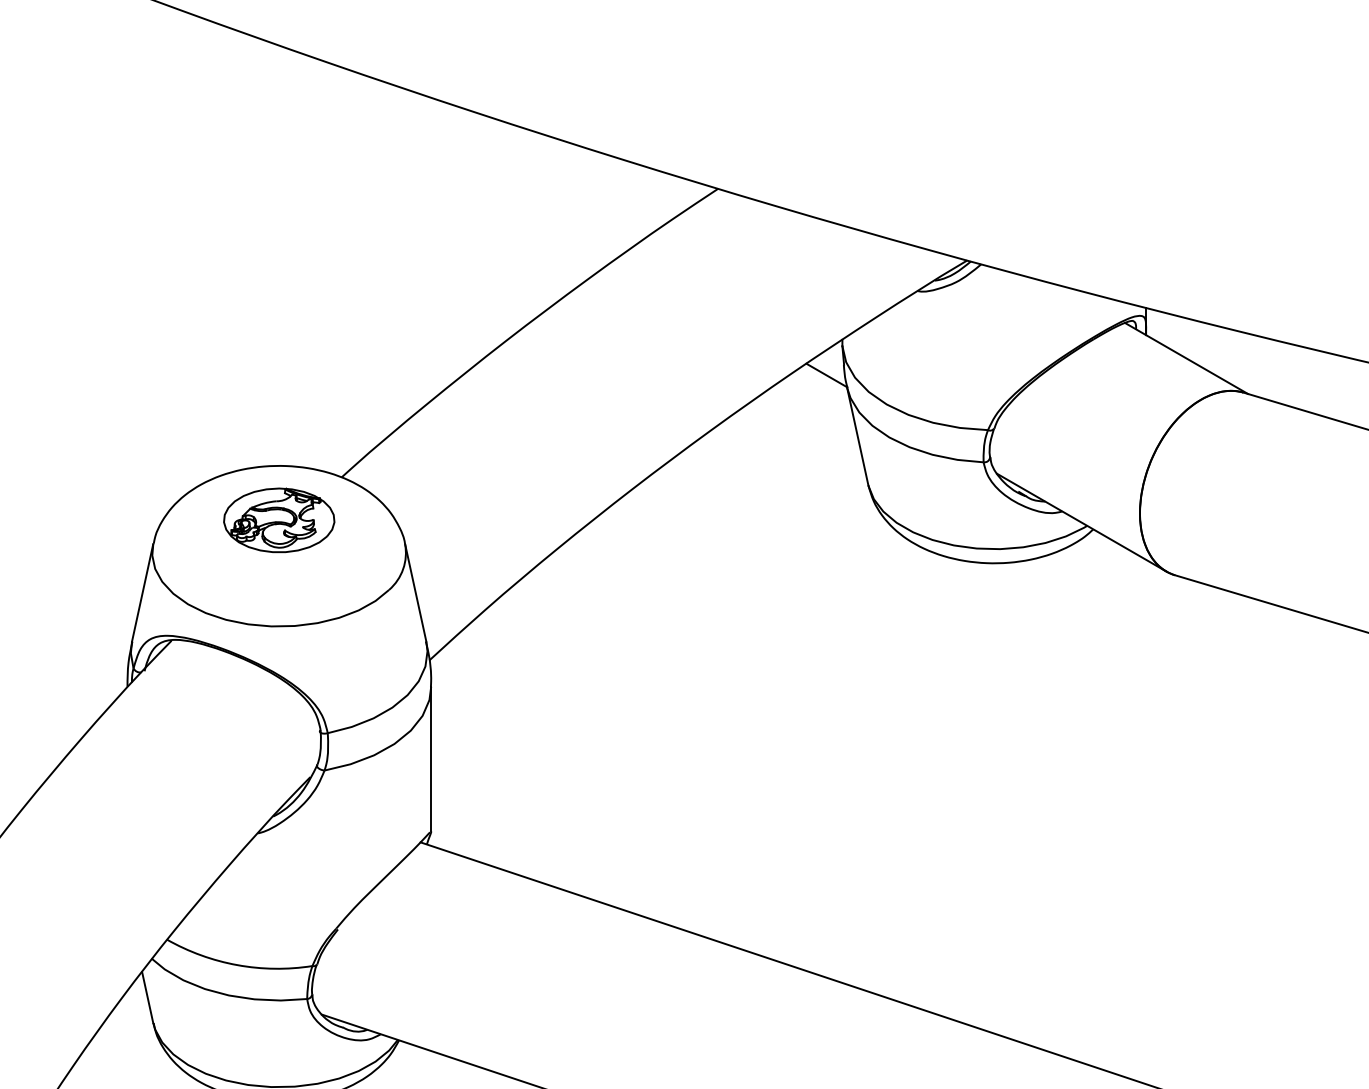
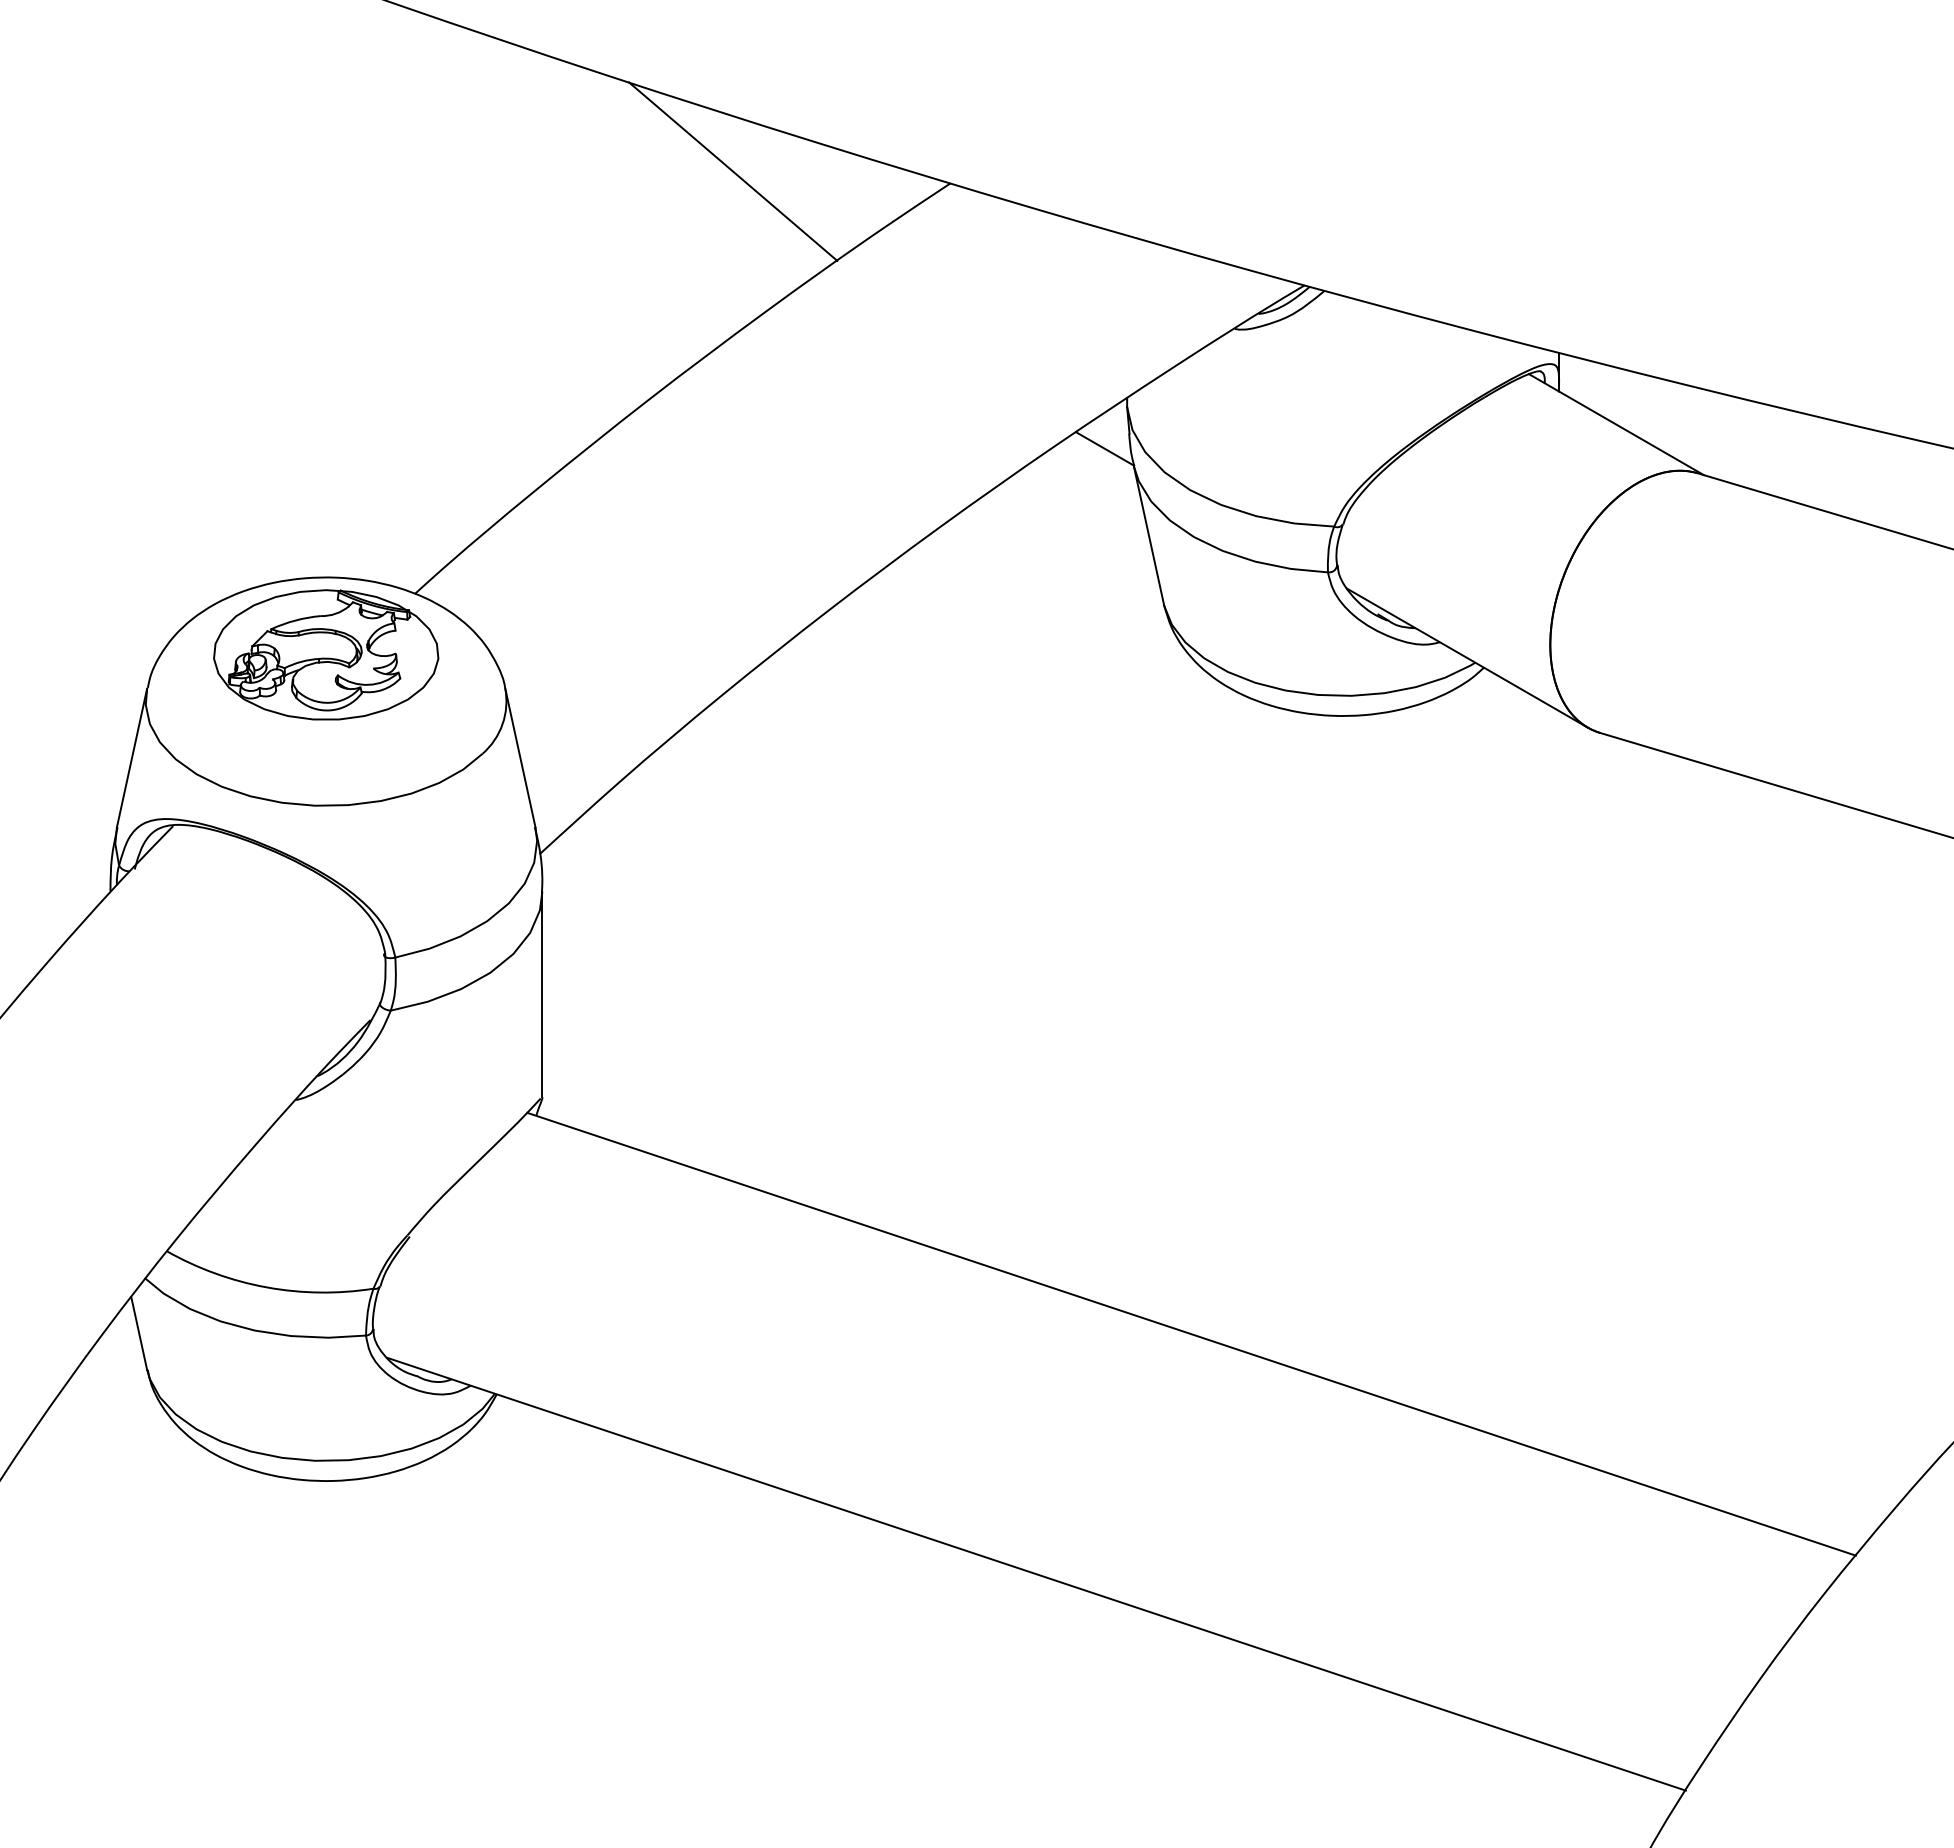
line: (565, 180) -> (733, 171), added
part: (279, 520) -> (326, 654), size x1.43

